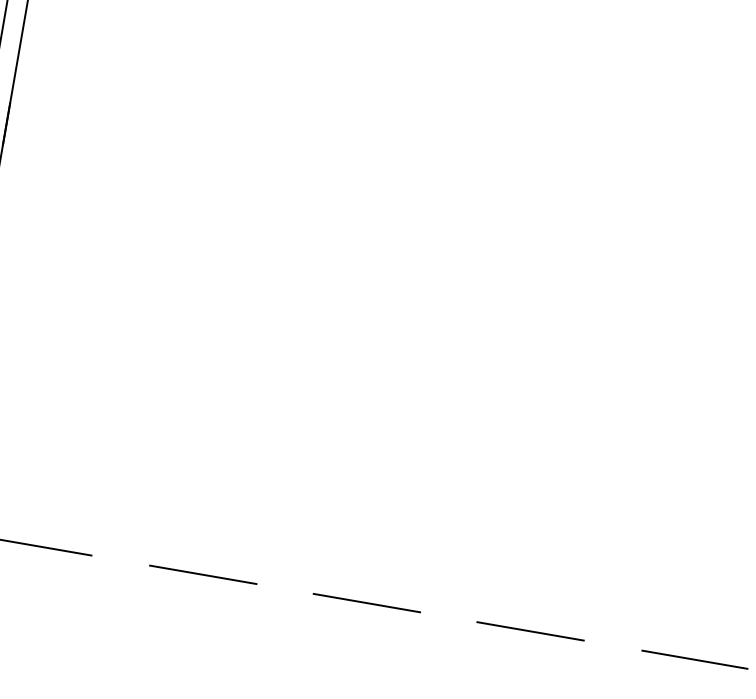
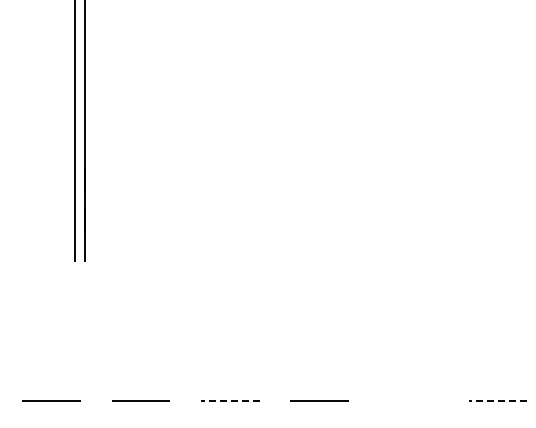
line: (201, 573) -> (229, 400), solid -> dashed
line: (530, 630) -> (408, 400), removed
line: (694, 658) -> (497, 400), solid -> dashed

